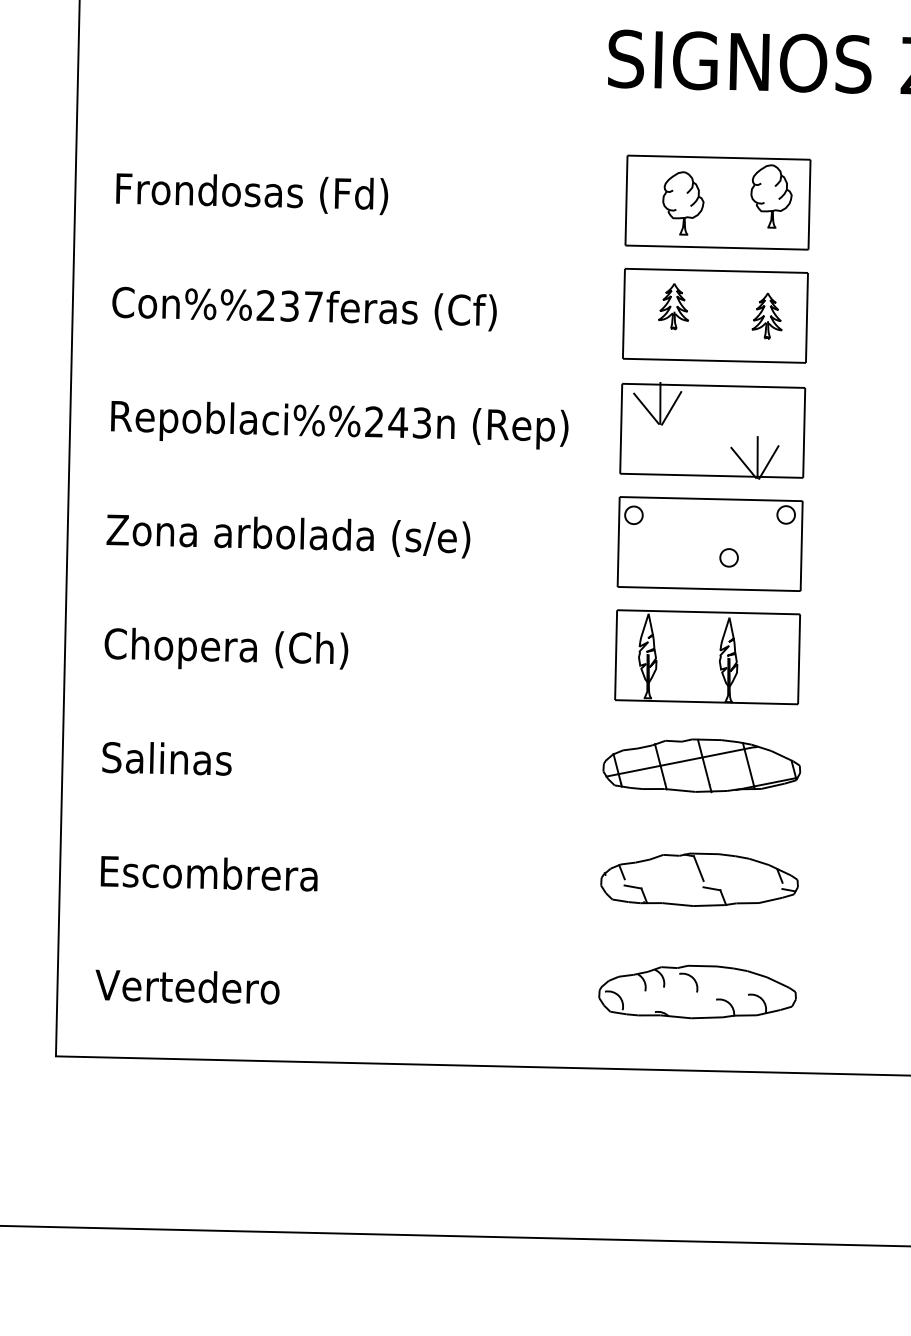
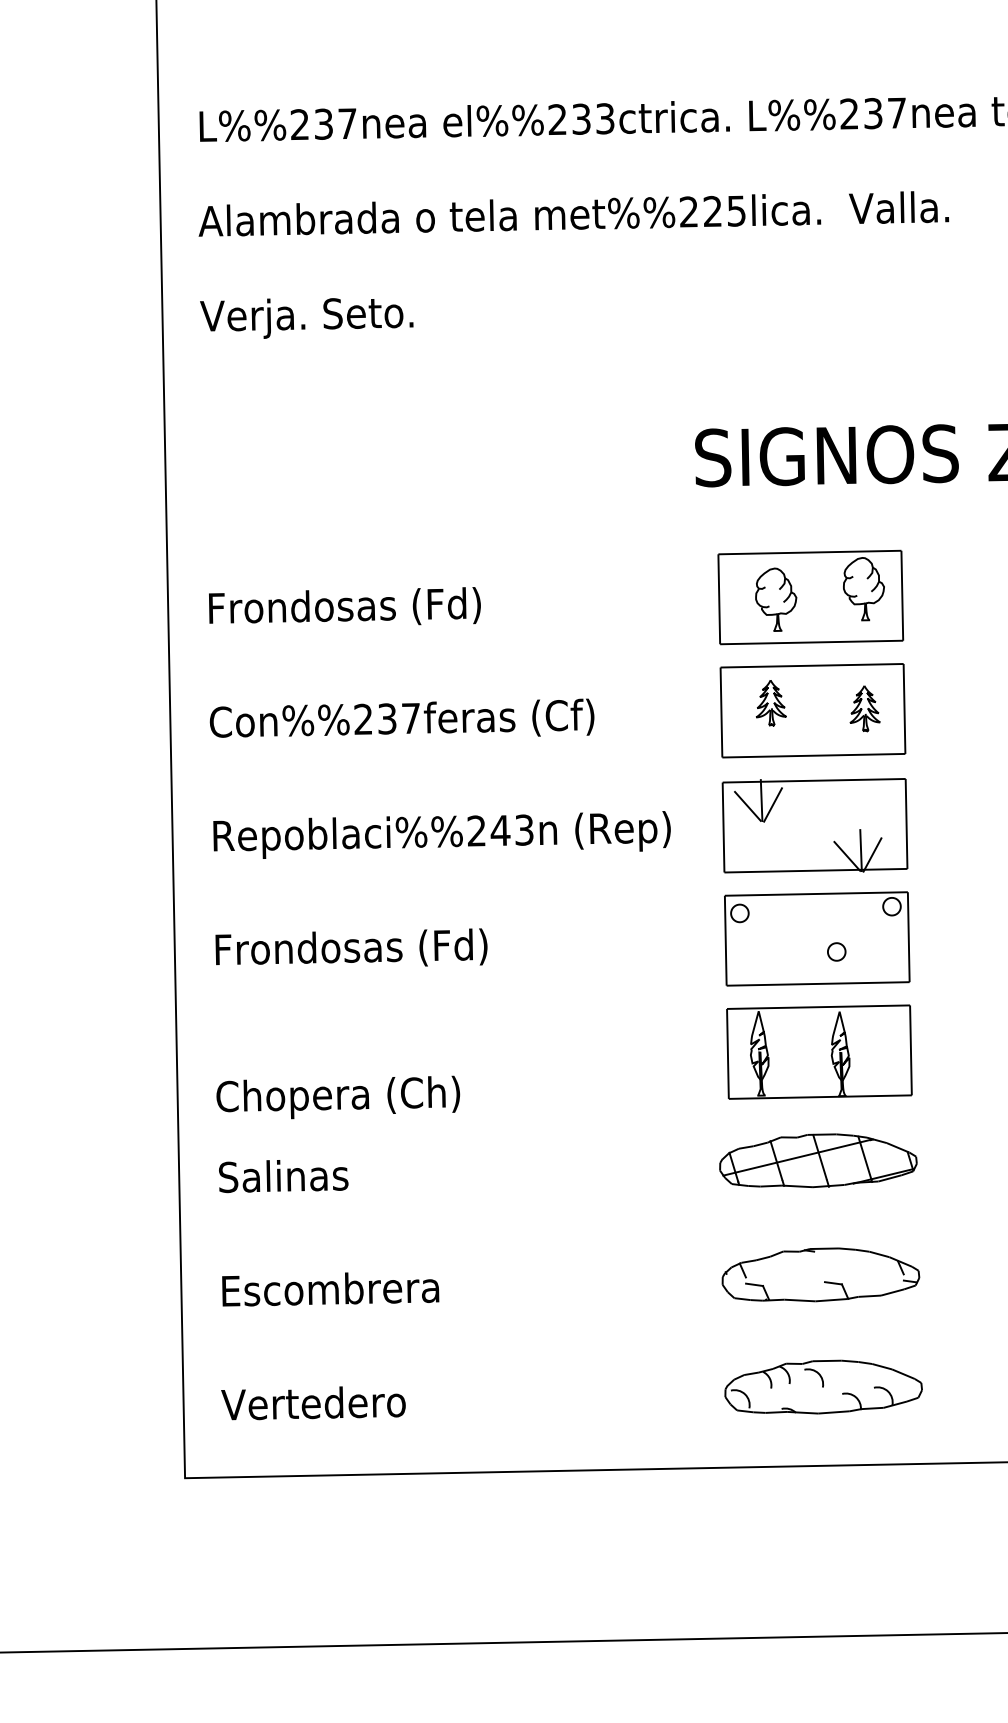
text: (288, 533) -> (395, 946), Zona arbolada (s/e) -> Frondosas (Fd)
text: (226, 649) -> (338, 1097), moved
line: (698, 868) -> (819, 1263), removed

